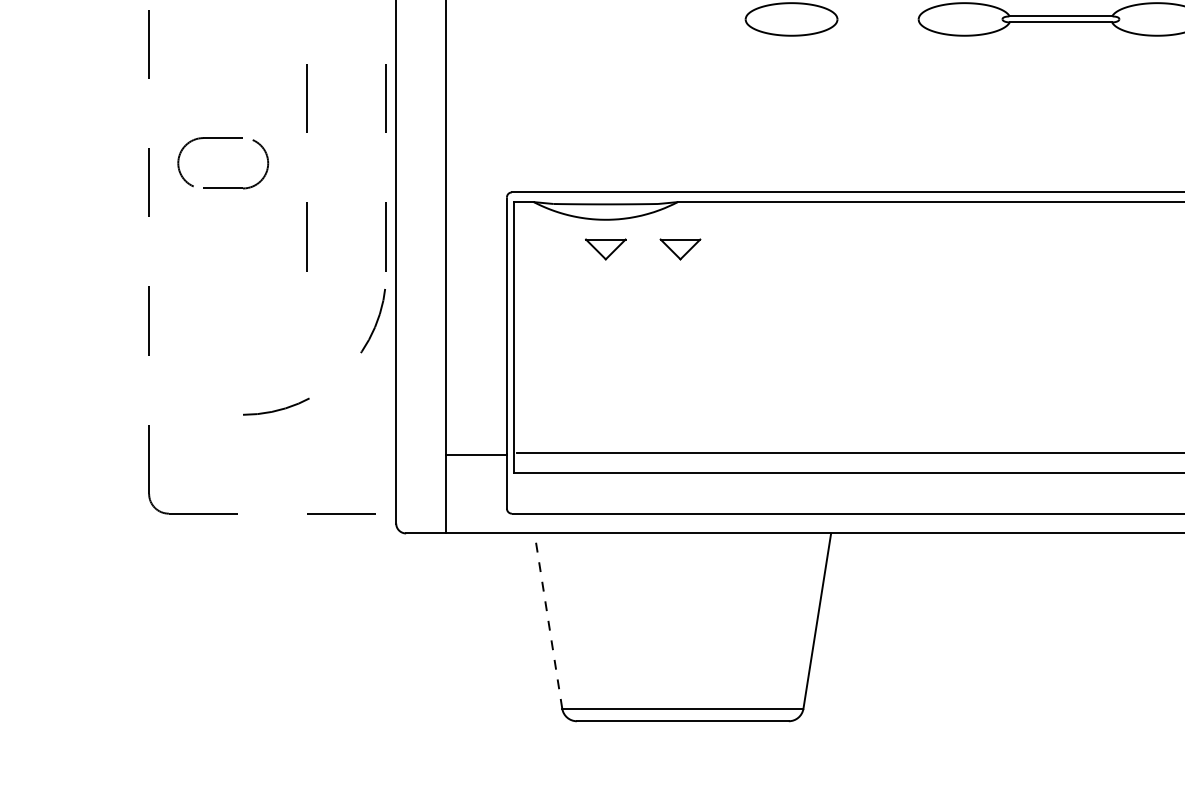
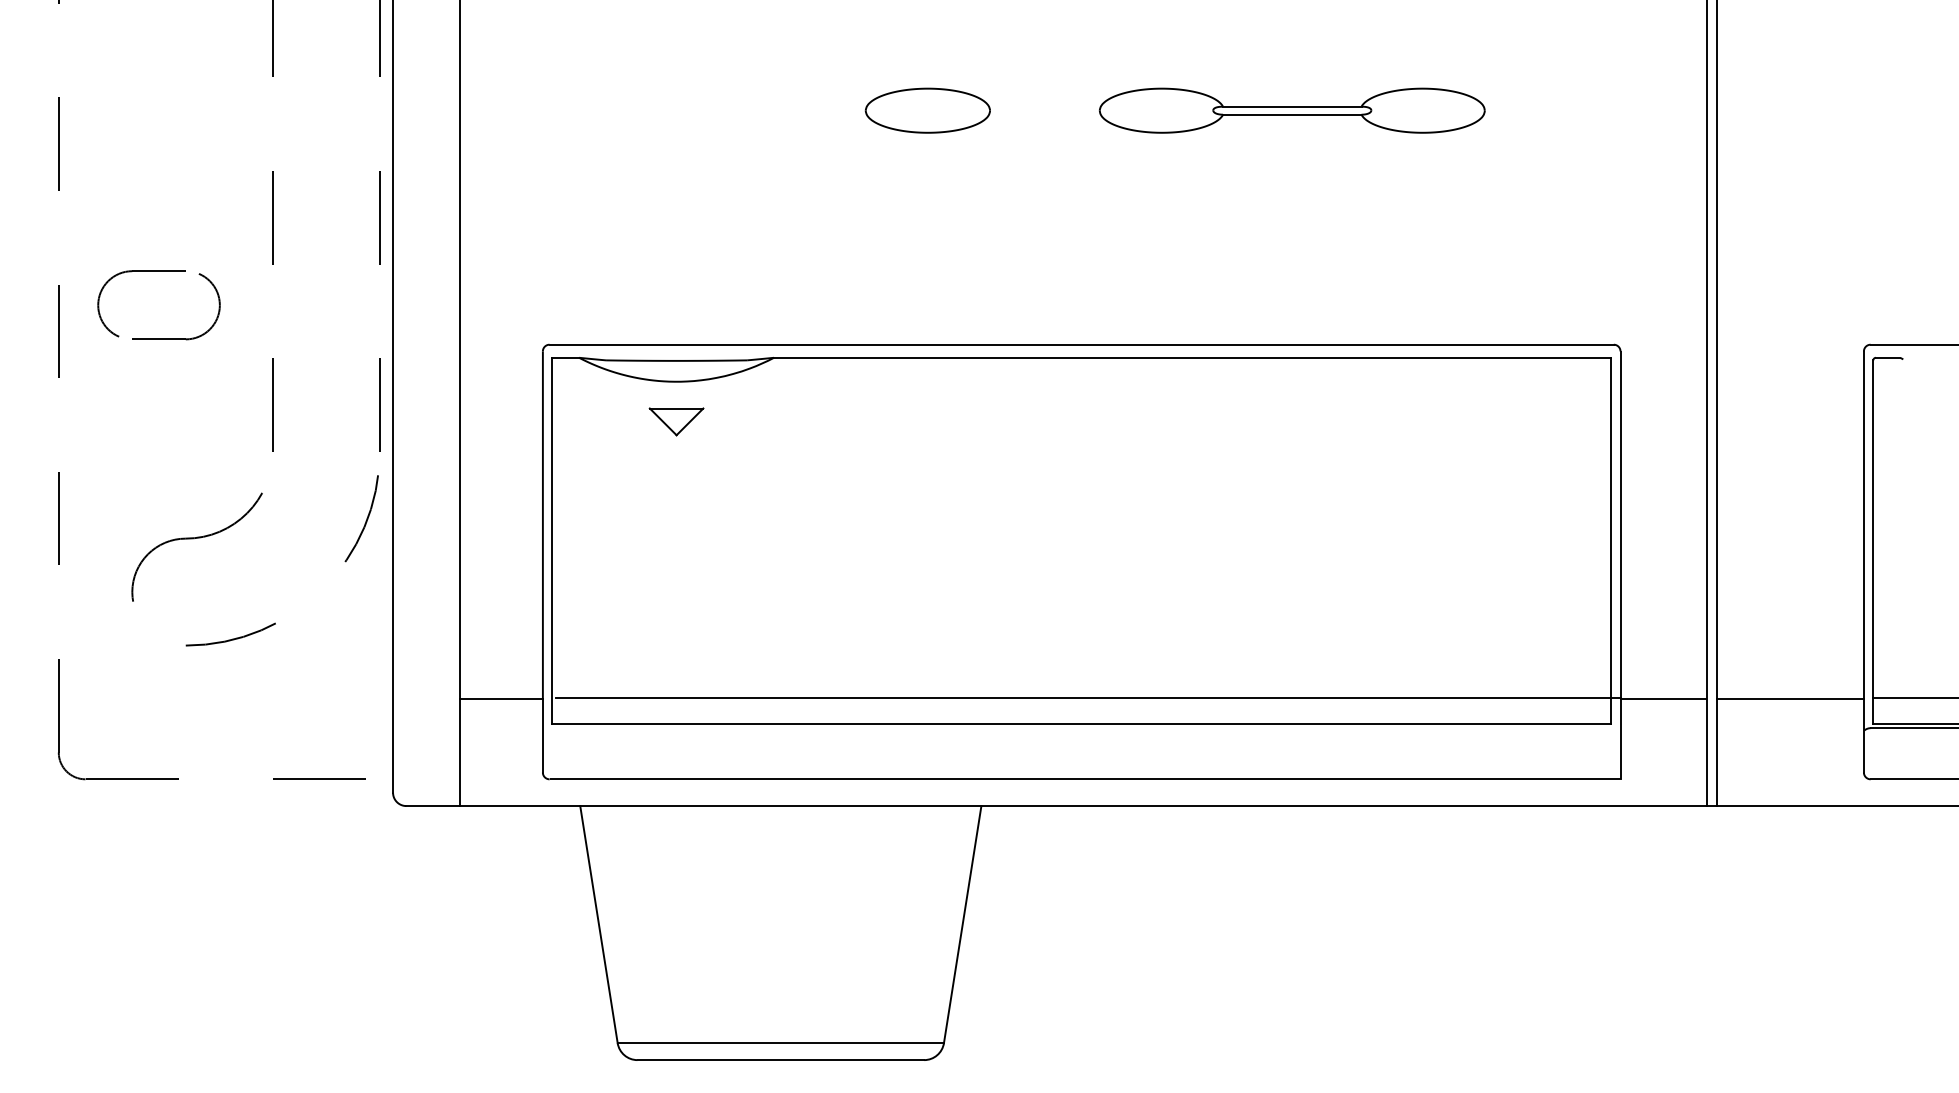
part: (680, 249) -> (777, 421), removed
part: (249, 336) -> (194, 539), added
line: (548, 620) -> (598, 924), dashed -> solid

